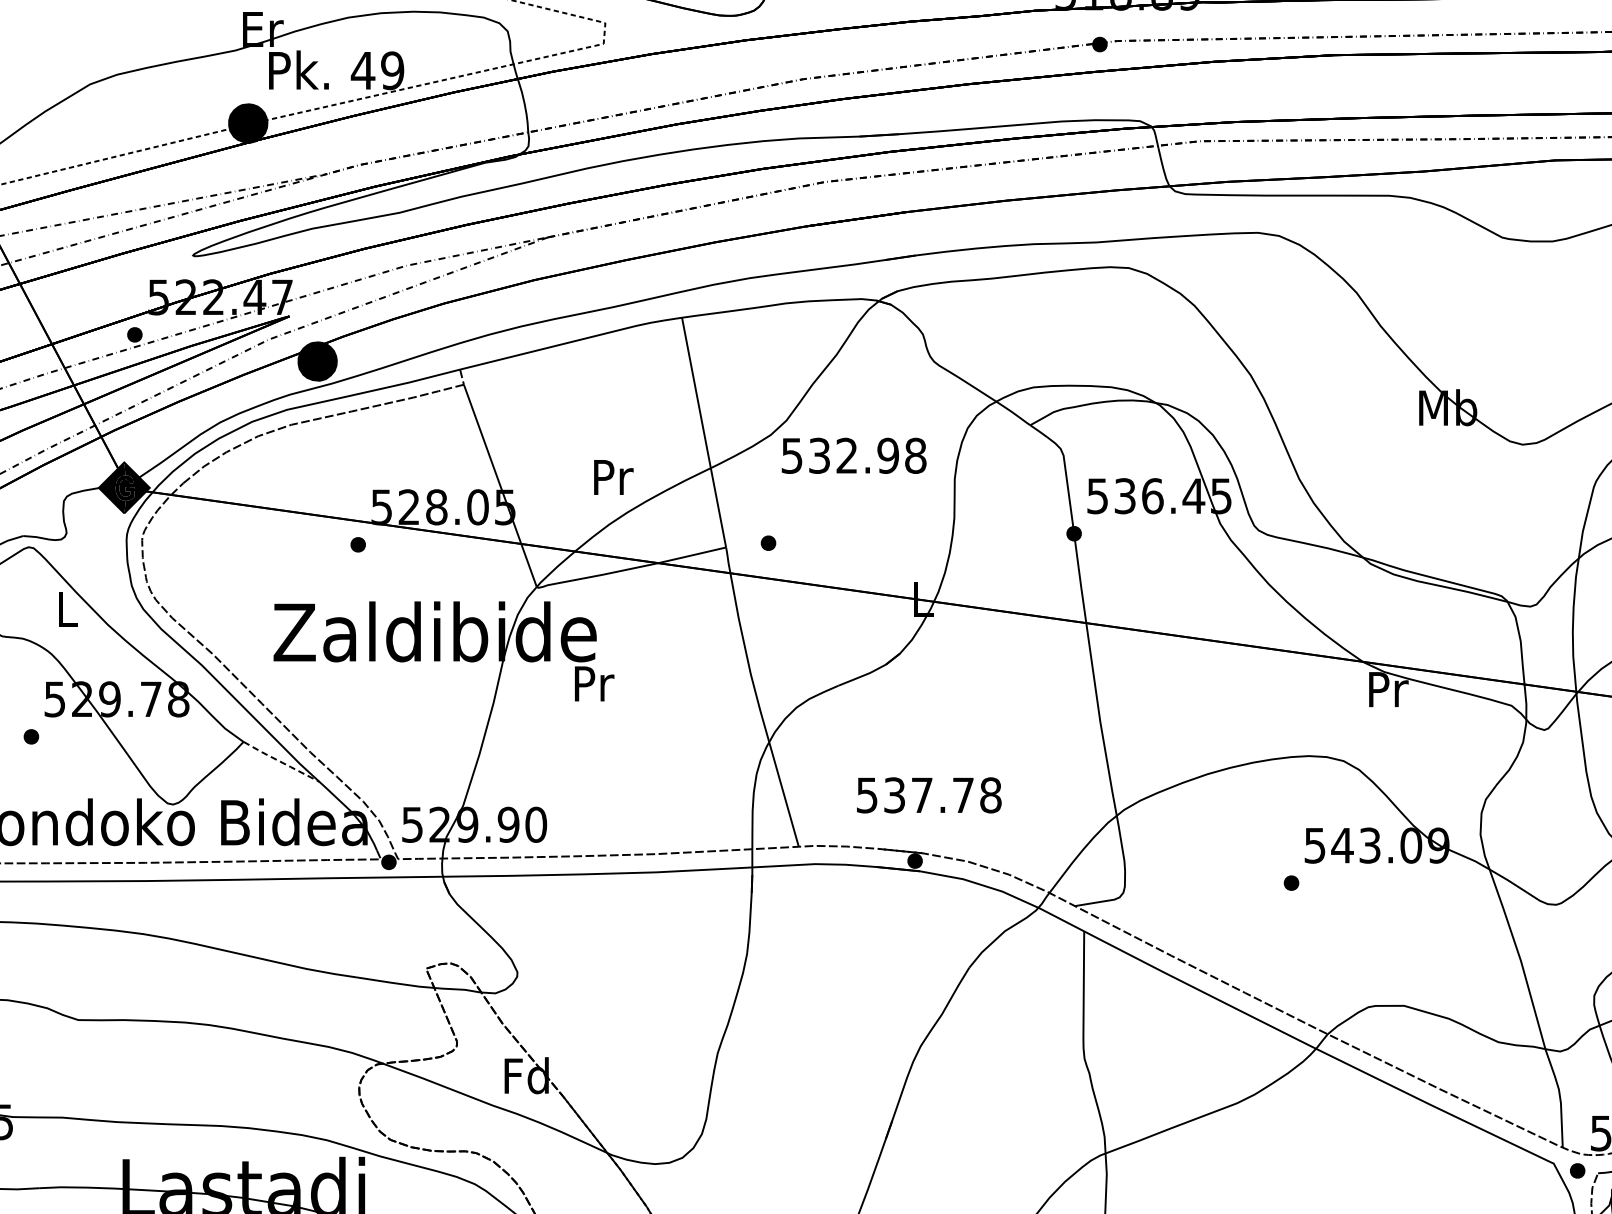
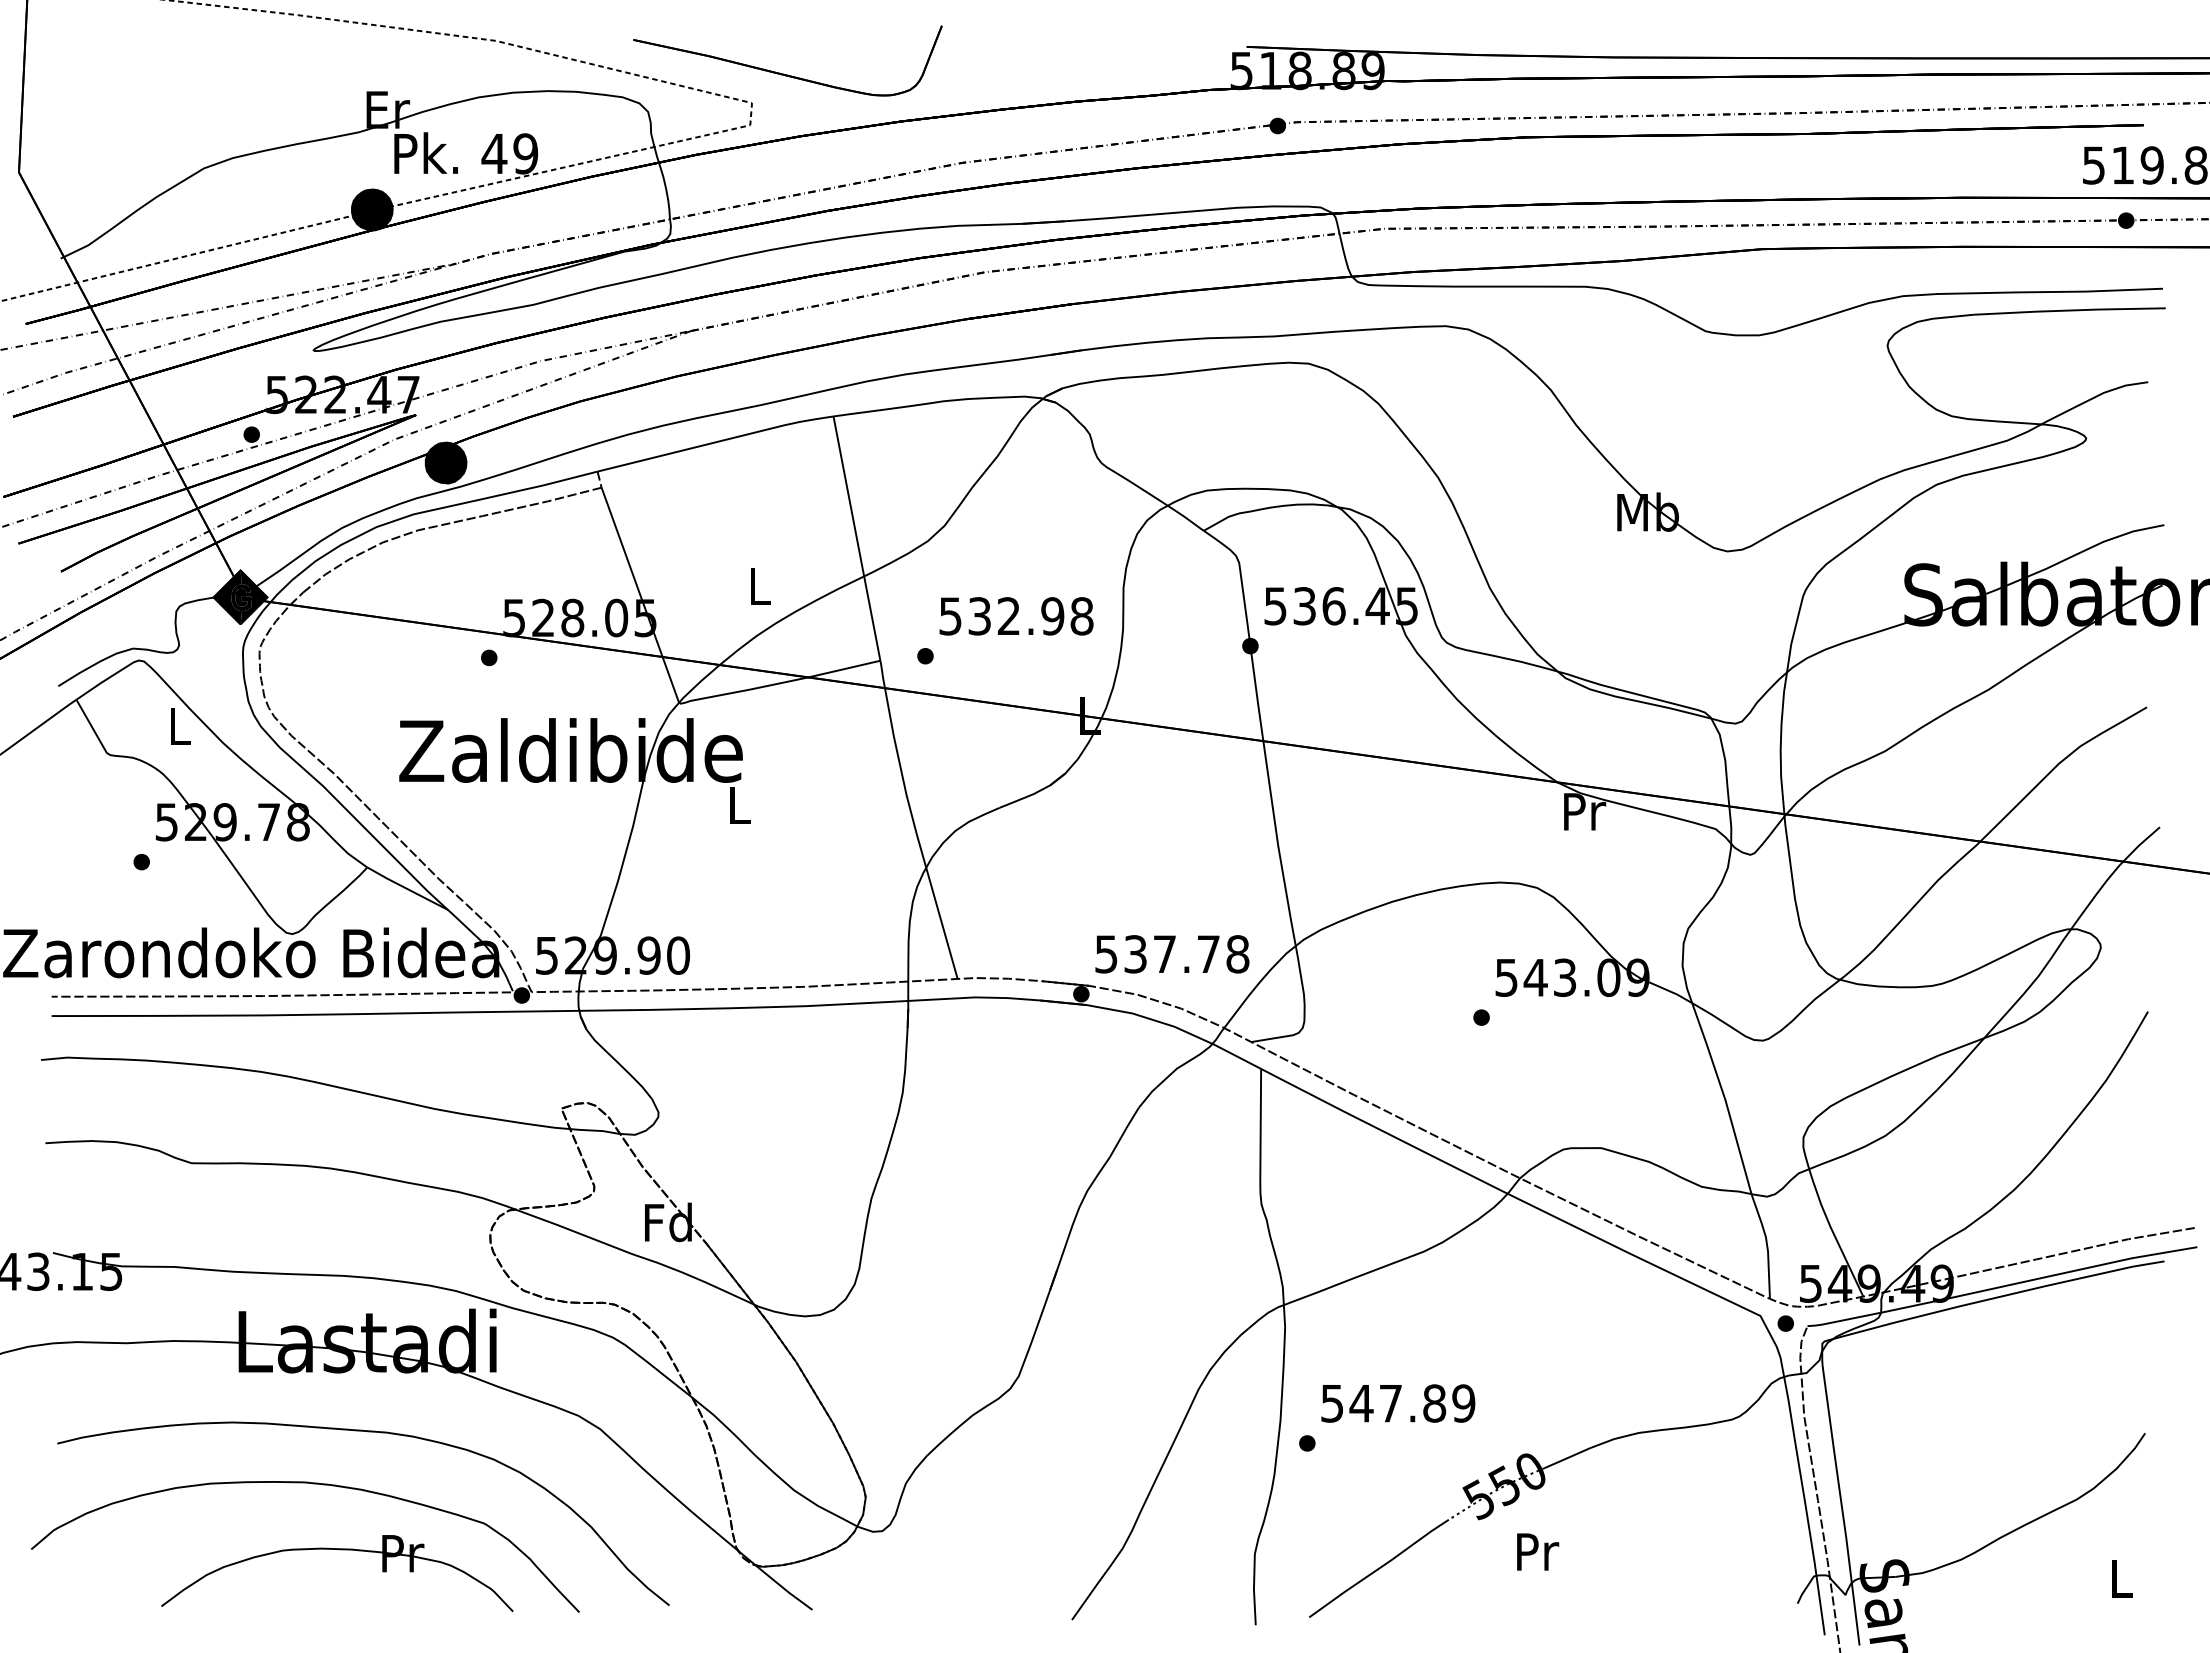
text: (854, 456) -> (1016, 616), moved
text: (614, 476) -> (761, 585), Pr -> L
text: (594, 683) -> (740, 805), Pr -> L
line: (281, 762) -> (407, 889), dashed -> solid
text: (929, 795) -> (1172, 954), moved

